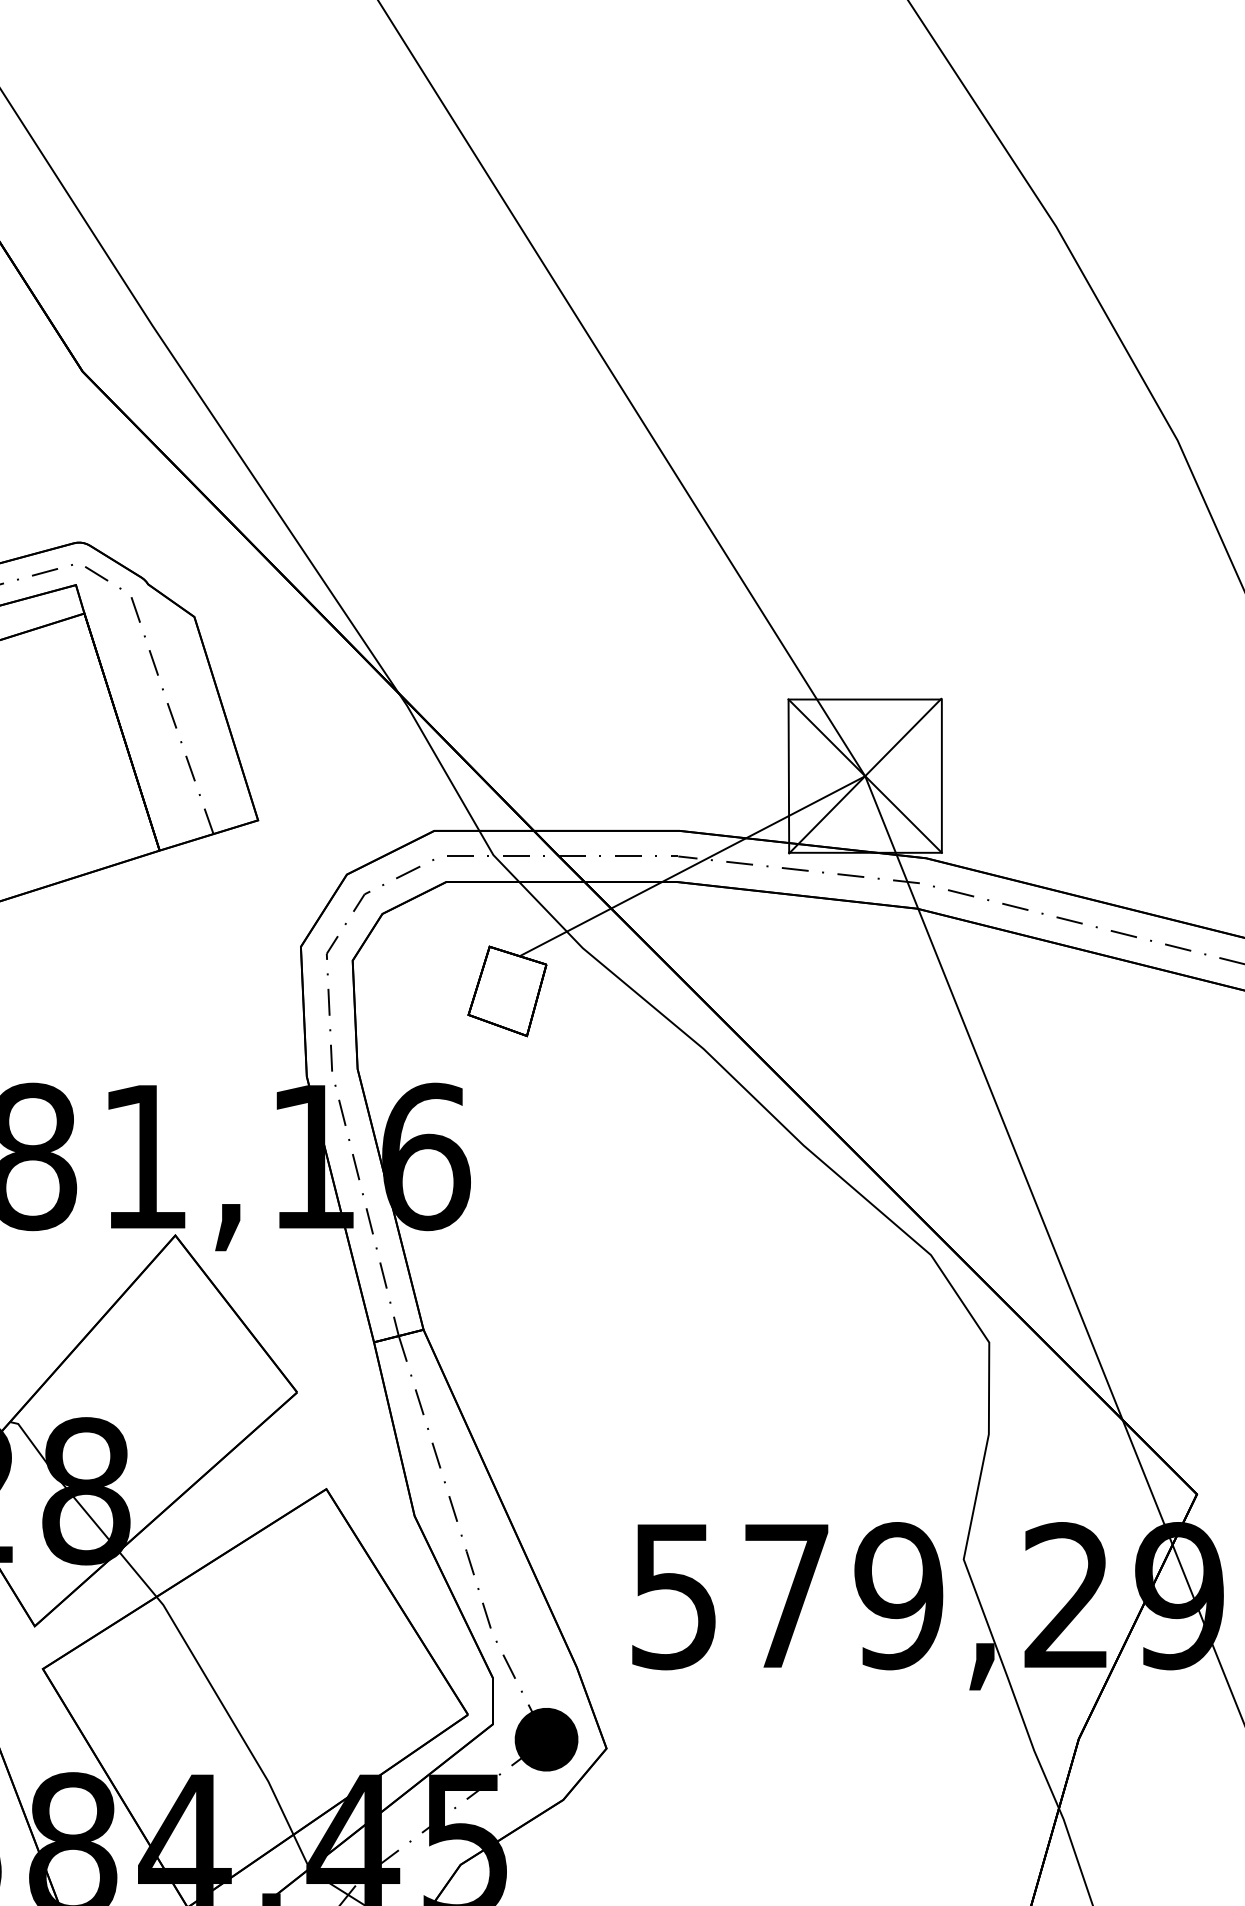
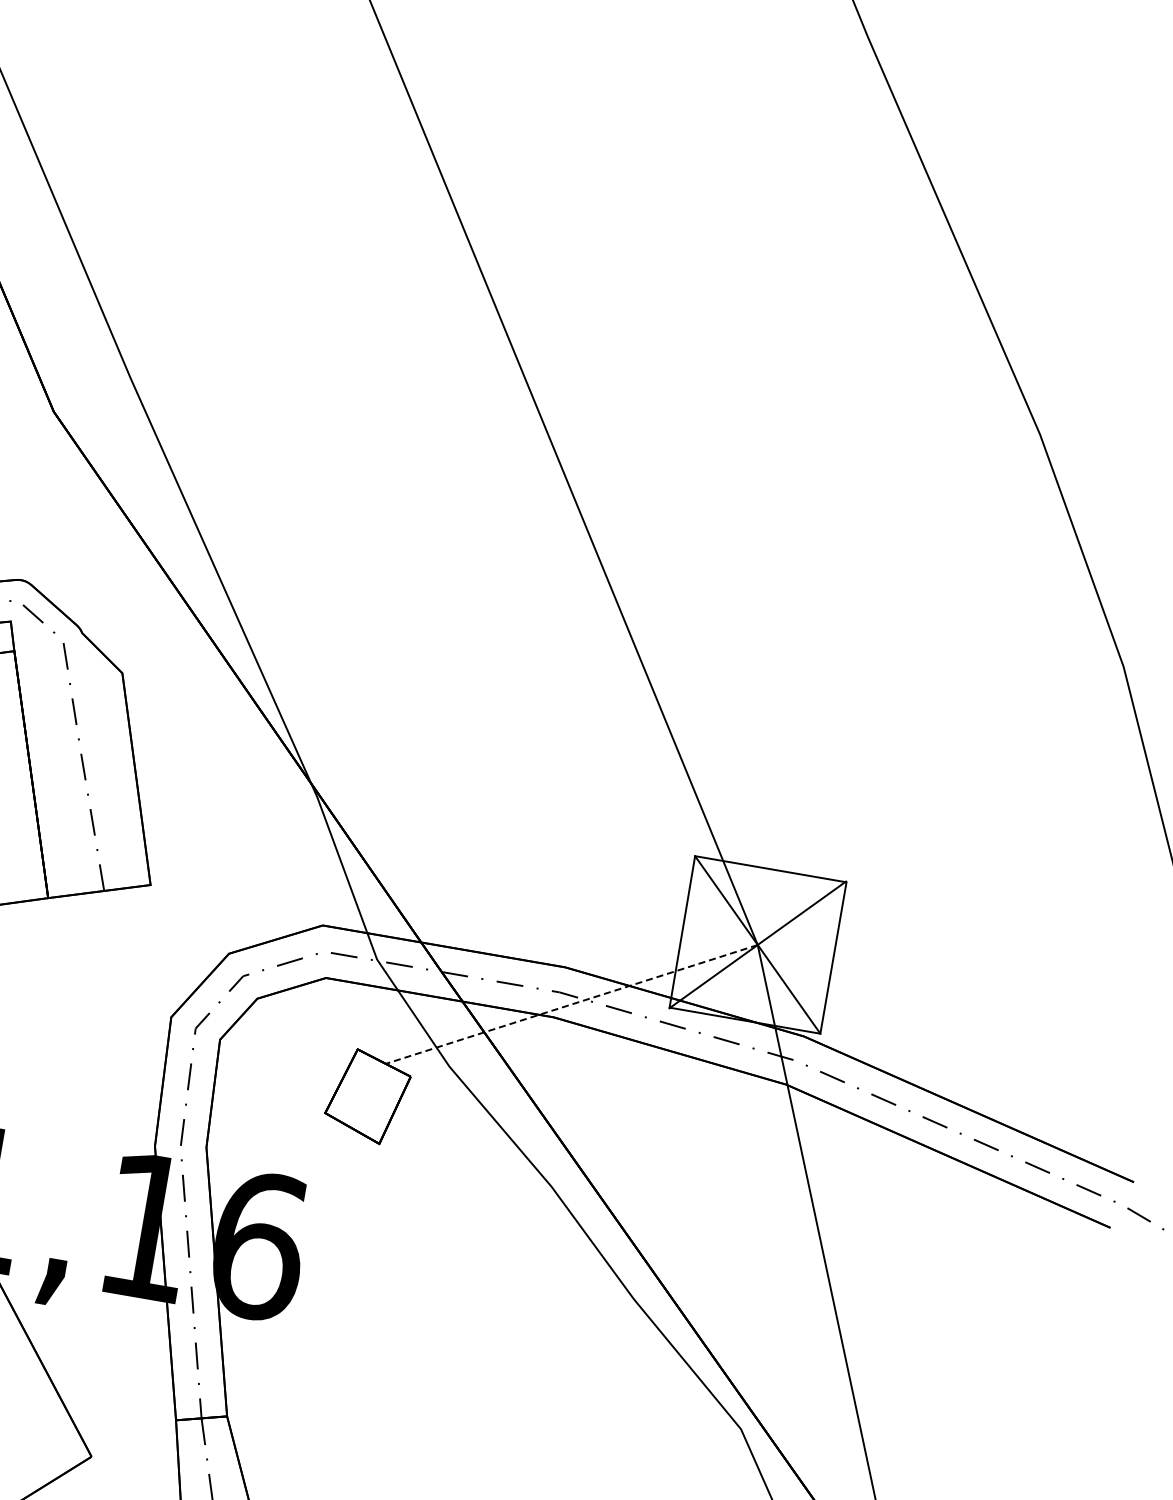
line: (692, 866) -> (571, 1004), solid -> dashed

